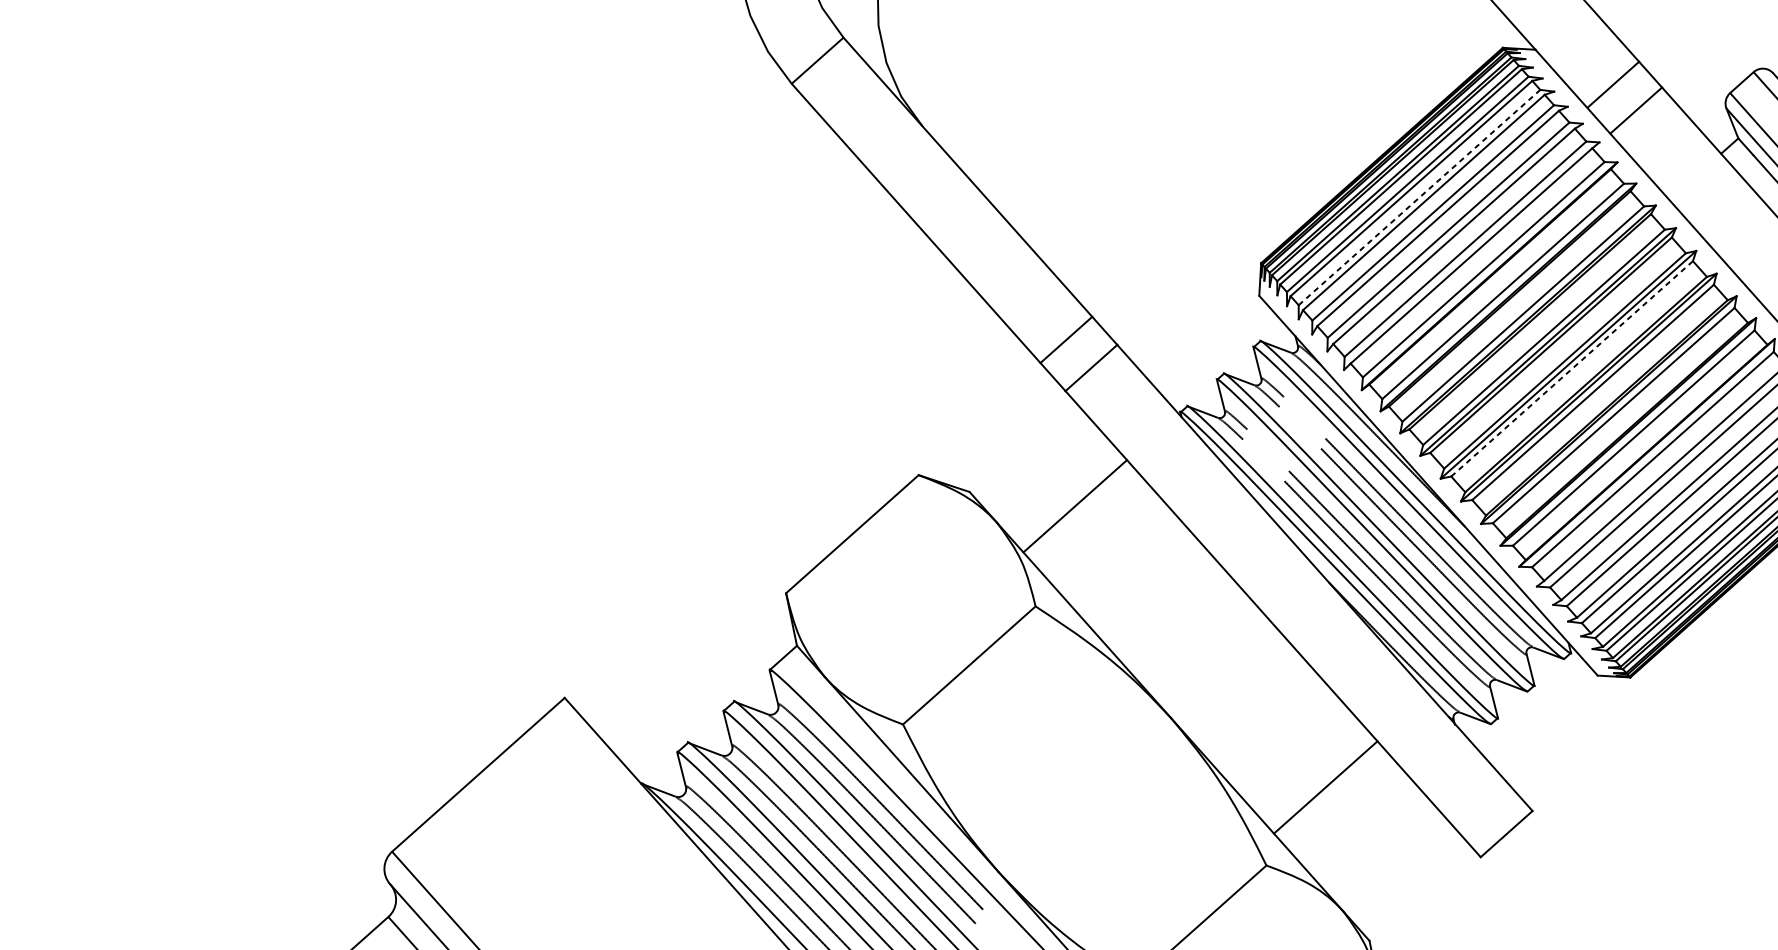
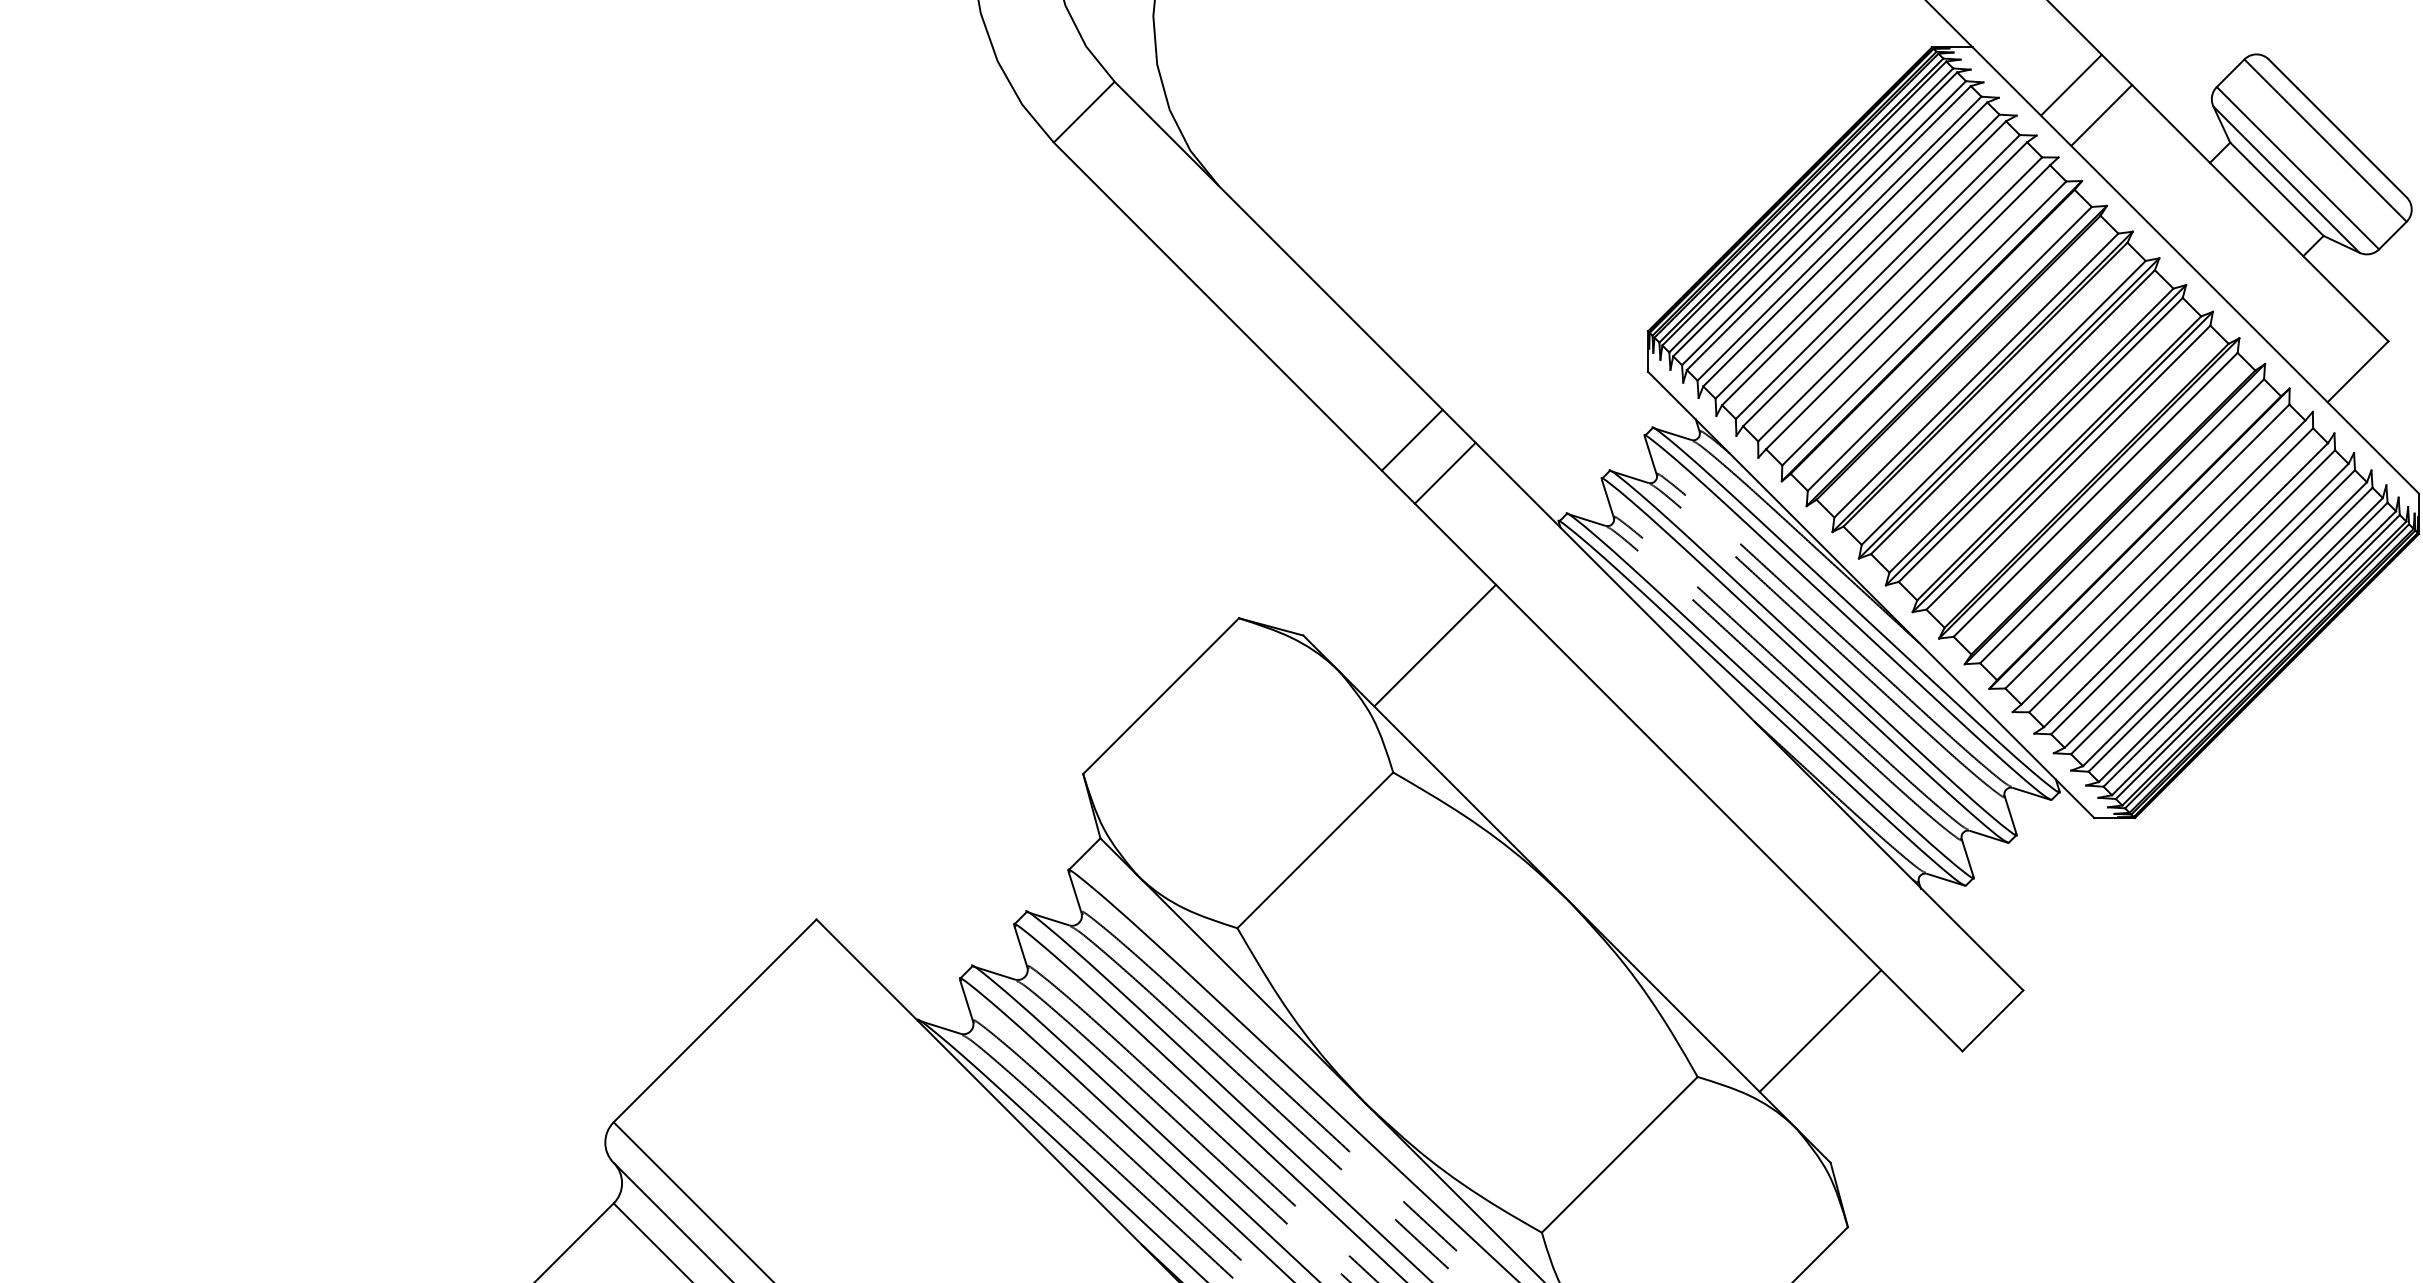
line: (1419, 197) -> (1839, 238), dashed -> solid
line: (1571, 368) -> (2040, 439), dashed -> solid
line: (1325, 787) -> (1820, 1030), moved

